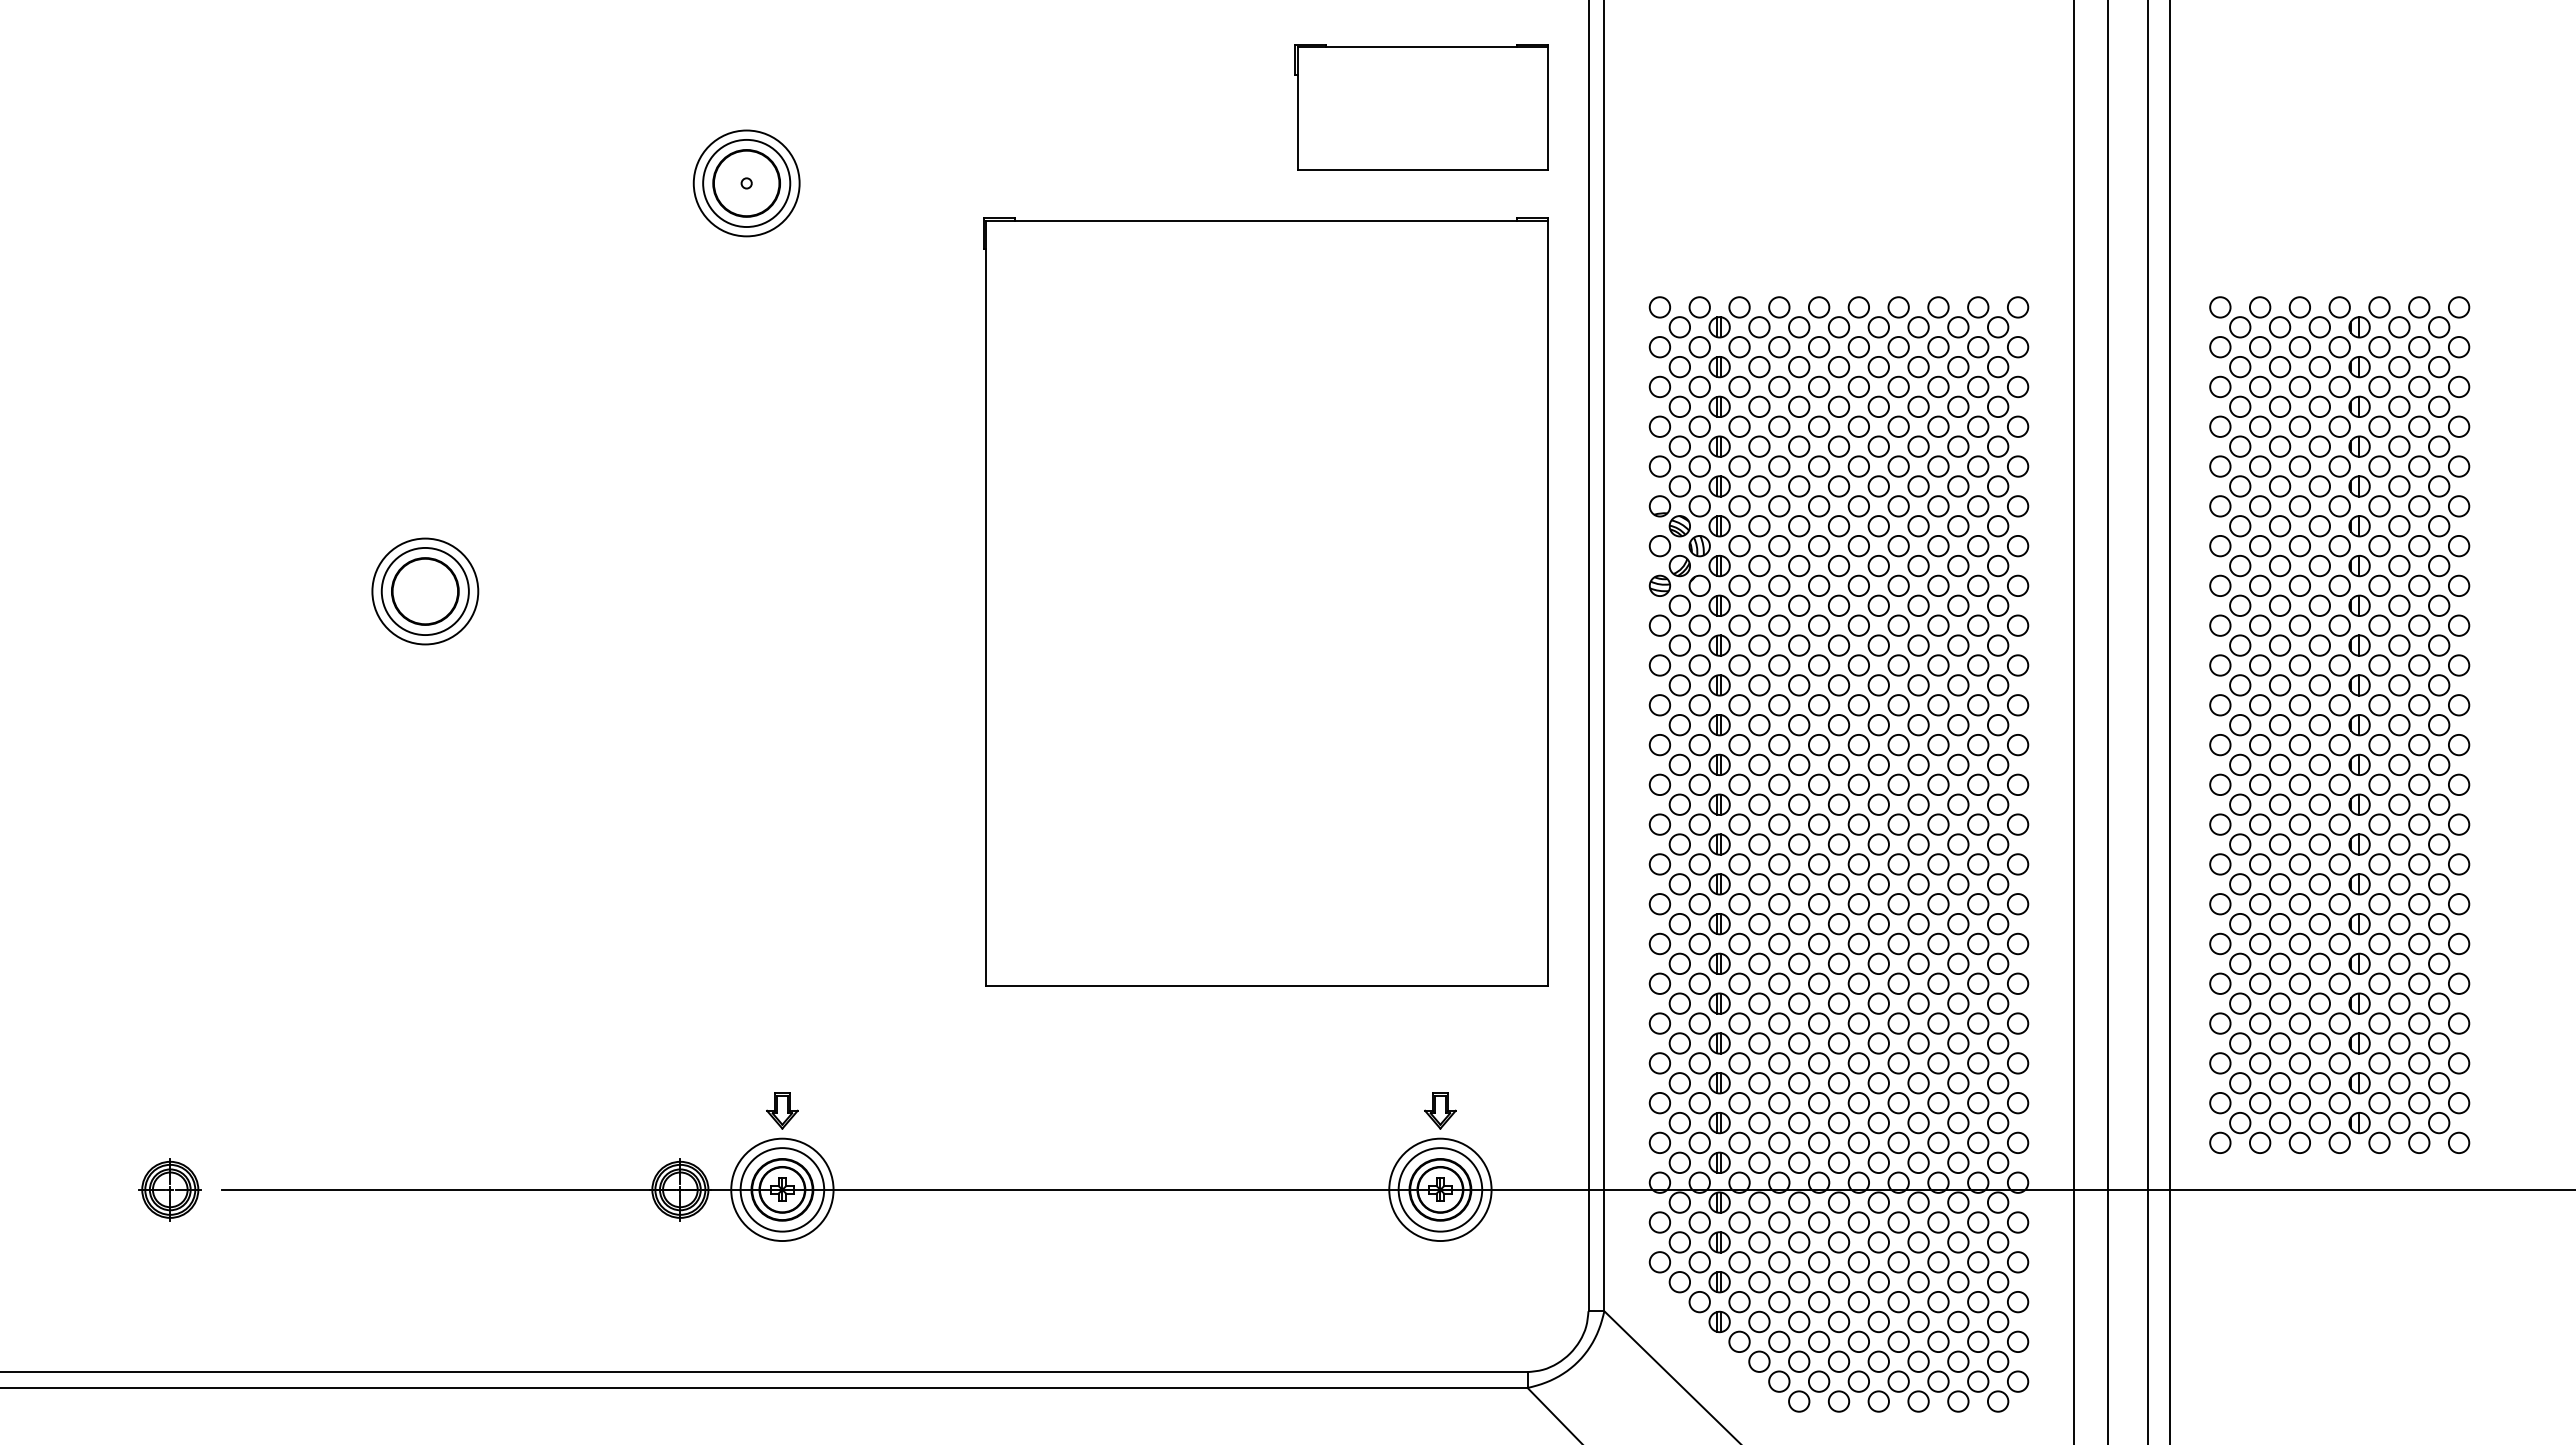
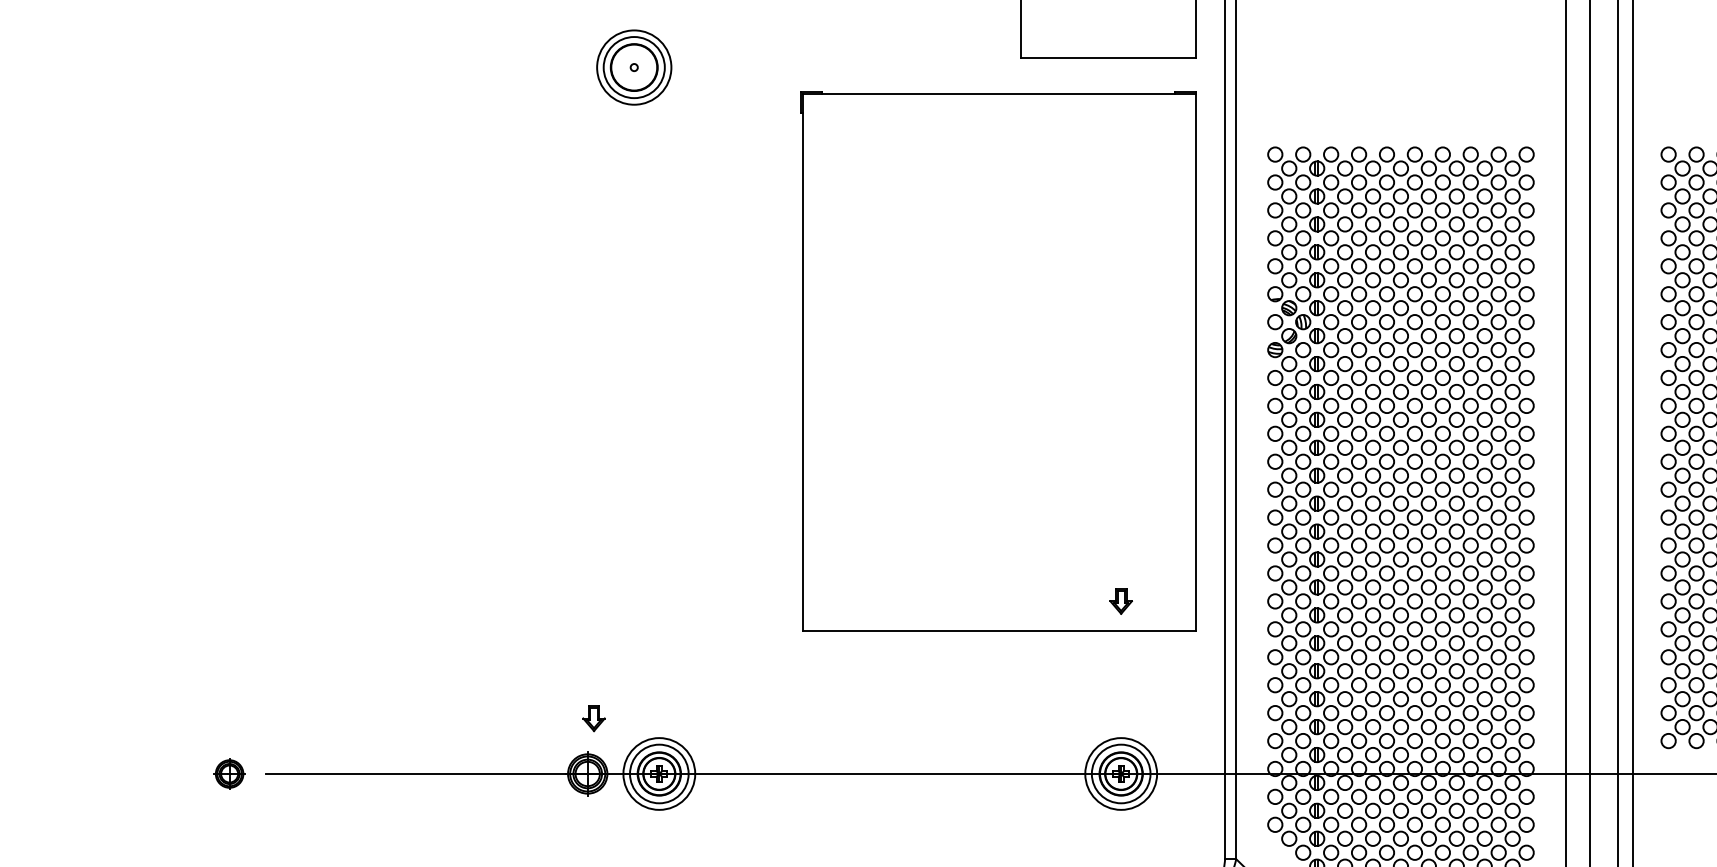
part: (425, 591) -> (408, 354), removed
part: (782, 1110) -> (594, 718), moved
part: (1440, 1110) -> (1121, 601), moved
part: (169, 1189) -> (229, 773), size x0.7

